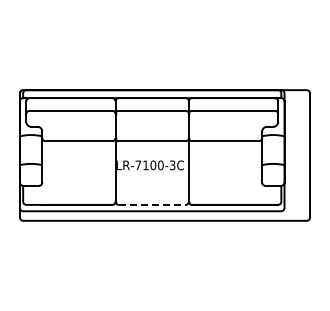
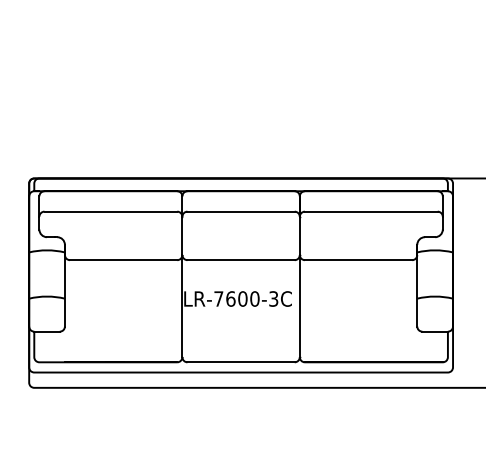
text: (145, 165) -> (230, 299), LR-7100-3C -> LR-7600-3C
line: (152, 204) -> (241, 361), dashed -> solid

